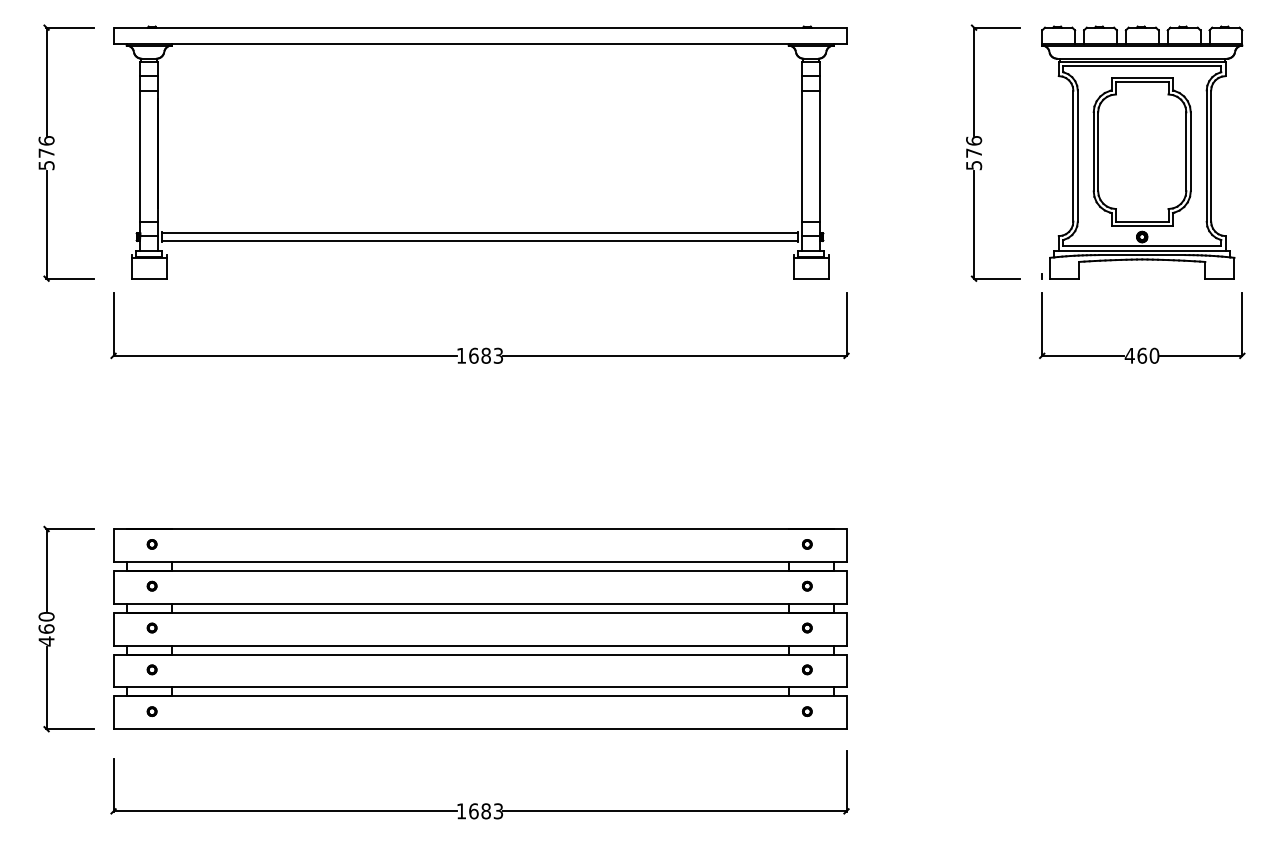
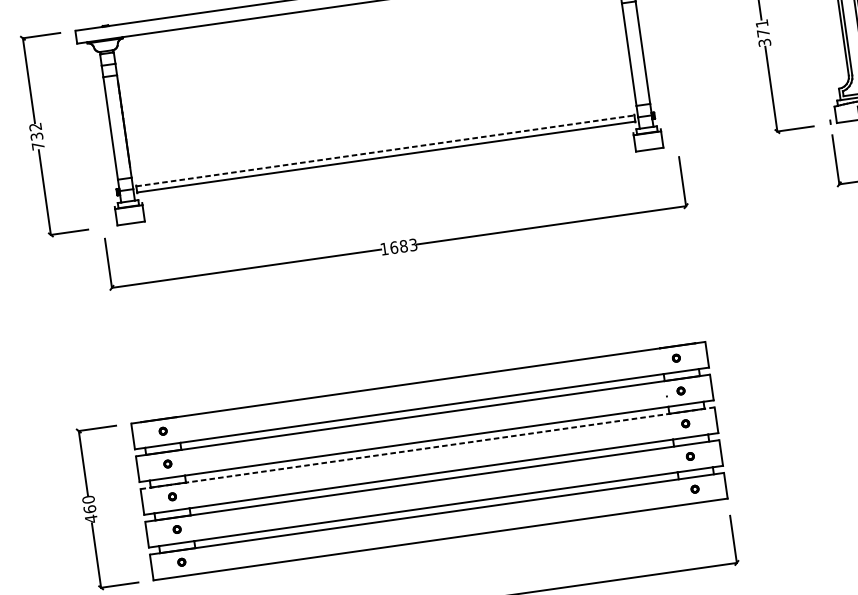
text: (974, 152) -> (763, 32), 576 -> 371
text: (46, 153) -> (36, 136), 576 -> 732
line: (480, 233) -> (385, 151), solid -> dashed
line: (479, 612) -> (427, 448), solid -> dashed

